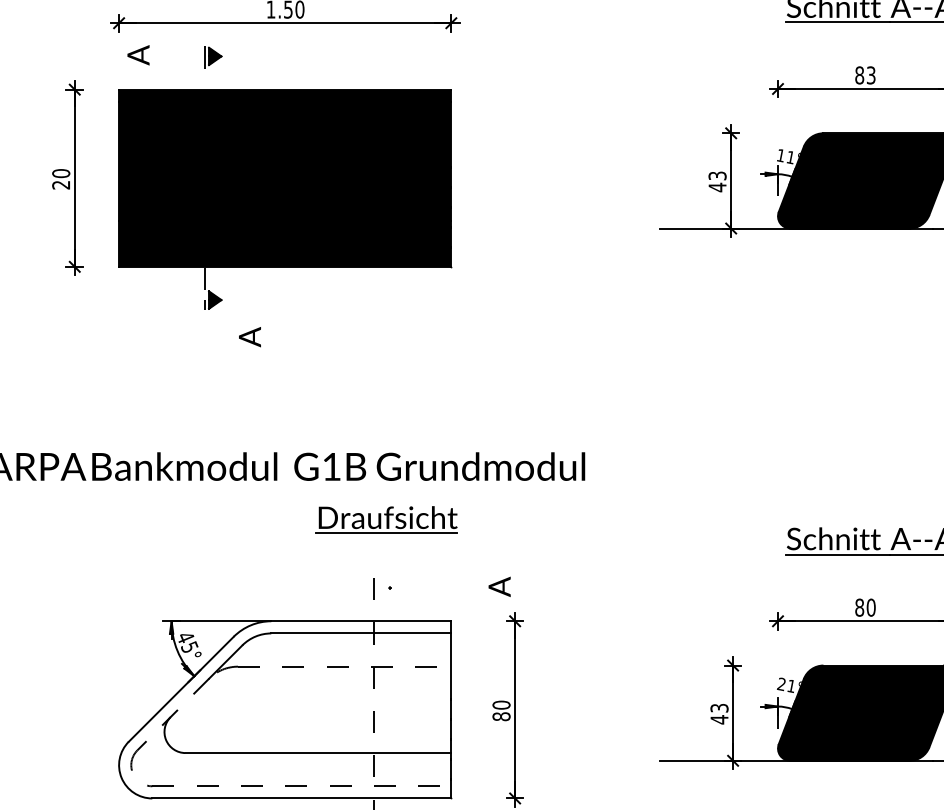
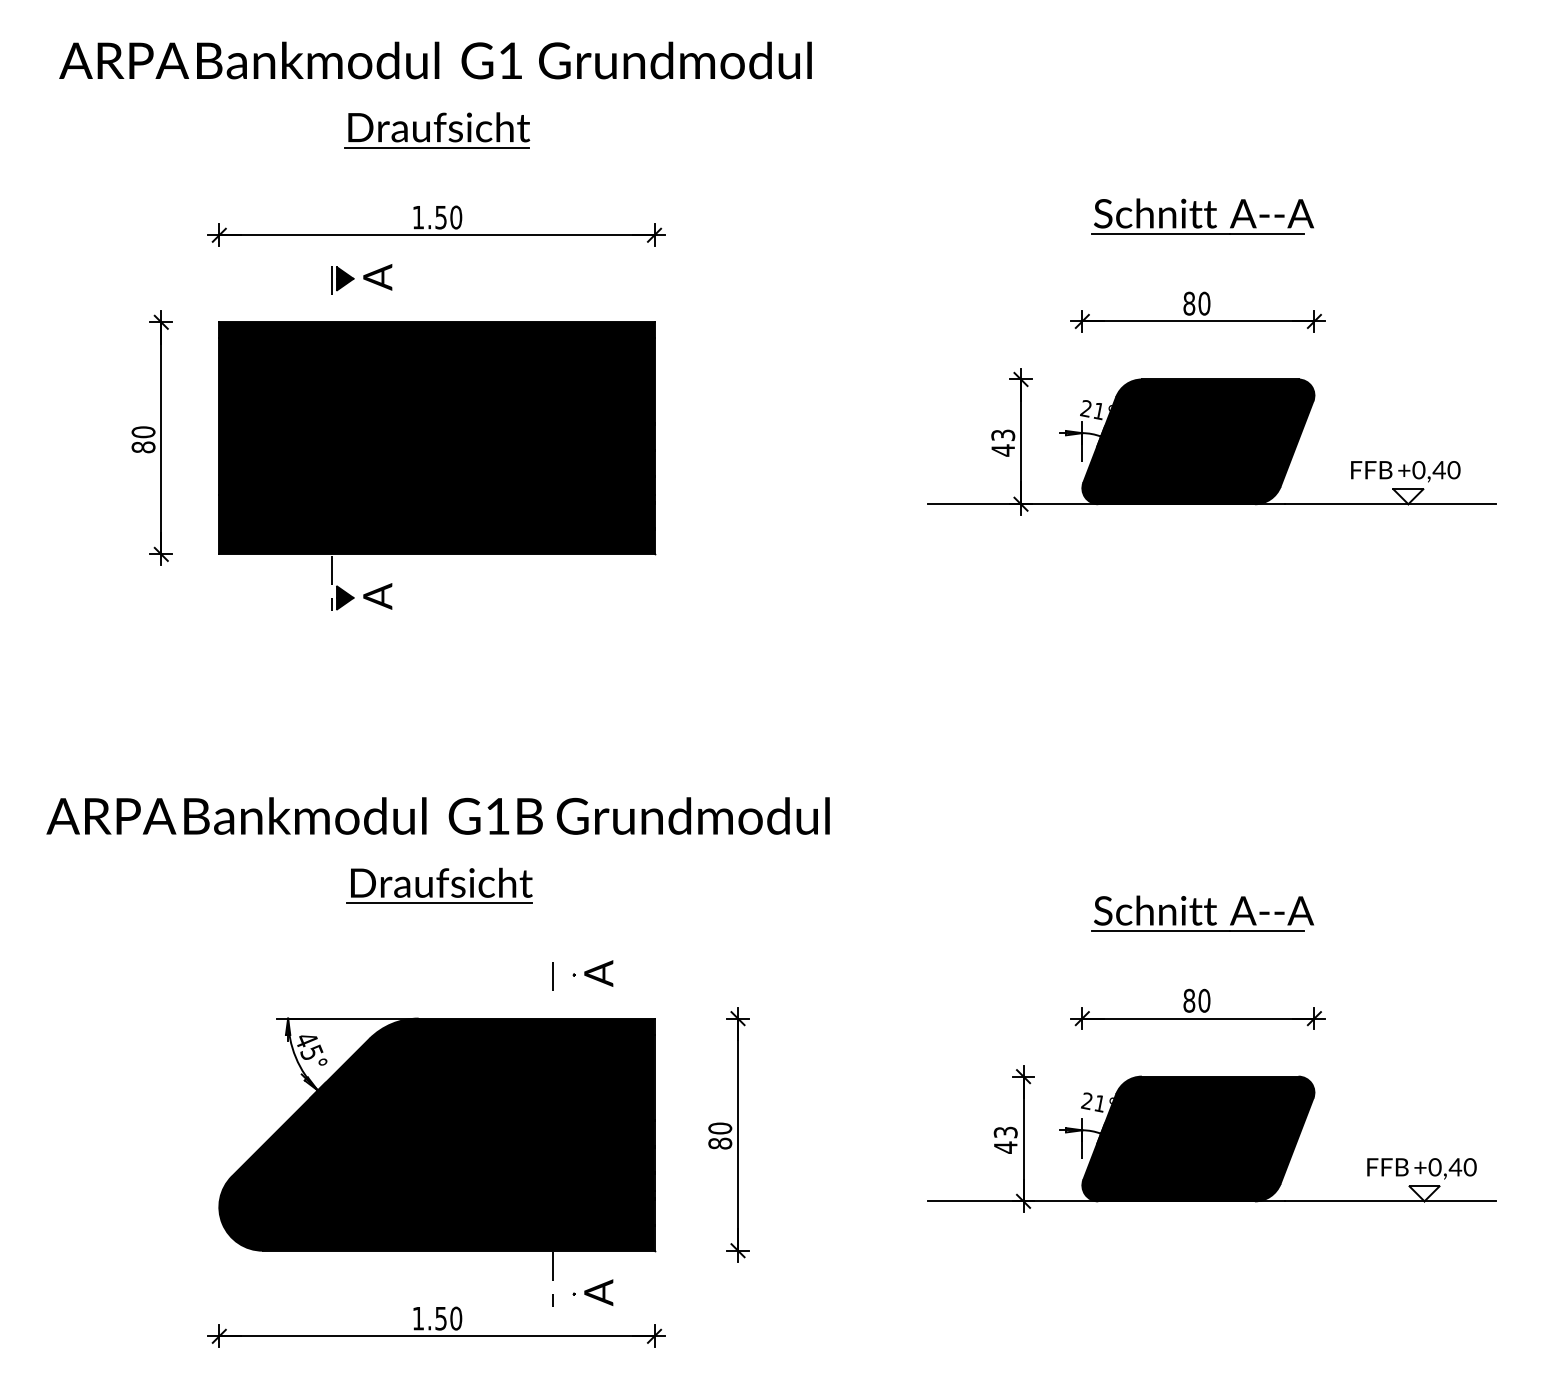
text: (138, 55) -> (377, 277), moved
text: (871, 75) -> (1204, 303), 83 -> 80
text: (780, 155) -> (1085, 408), 11° -> 21°
text: (61, 185) -> (143, 447), 20 -> 80
text: (249, 337) -> (377, 596), moved
part: (386, 519) -> (439, 885), moved
text: (499, 586) -> (598, 973), moved
fill: (284, 709) -> (436, 1134), added

